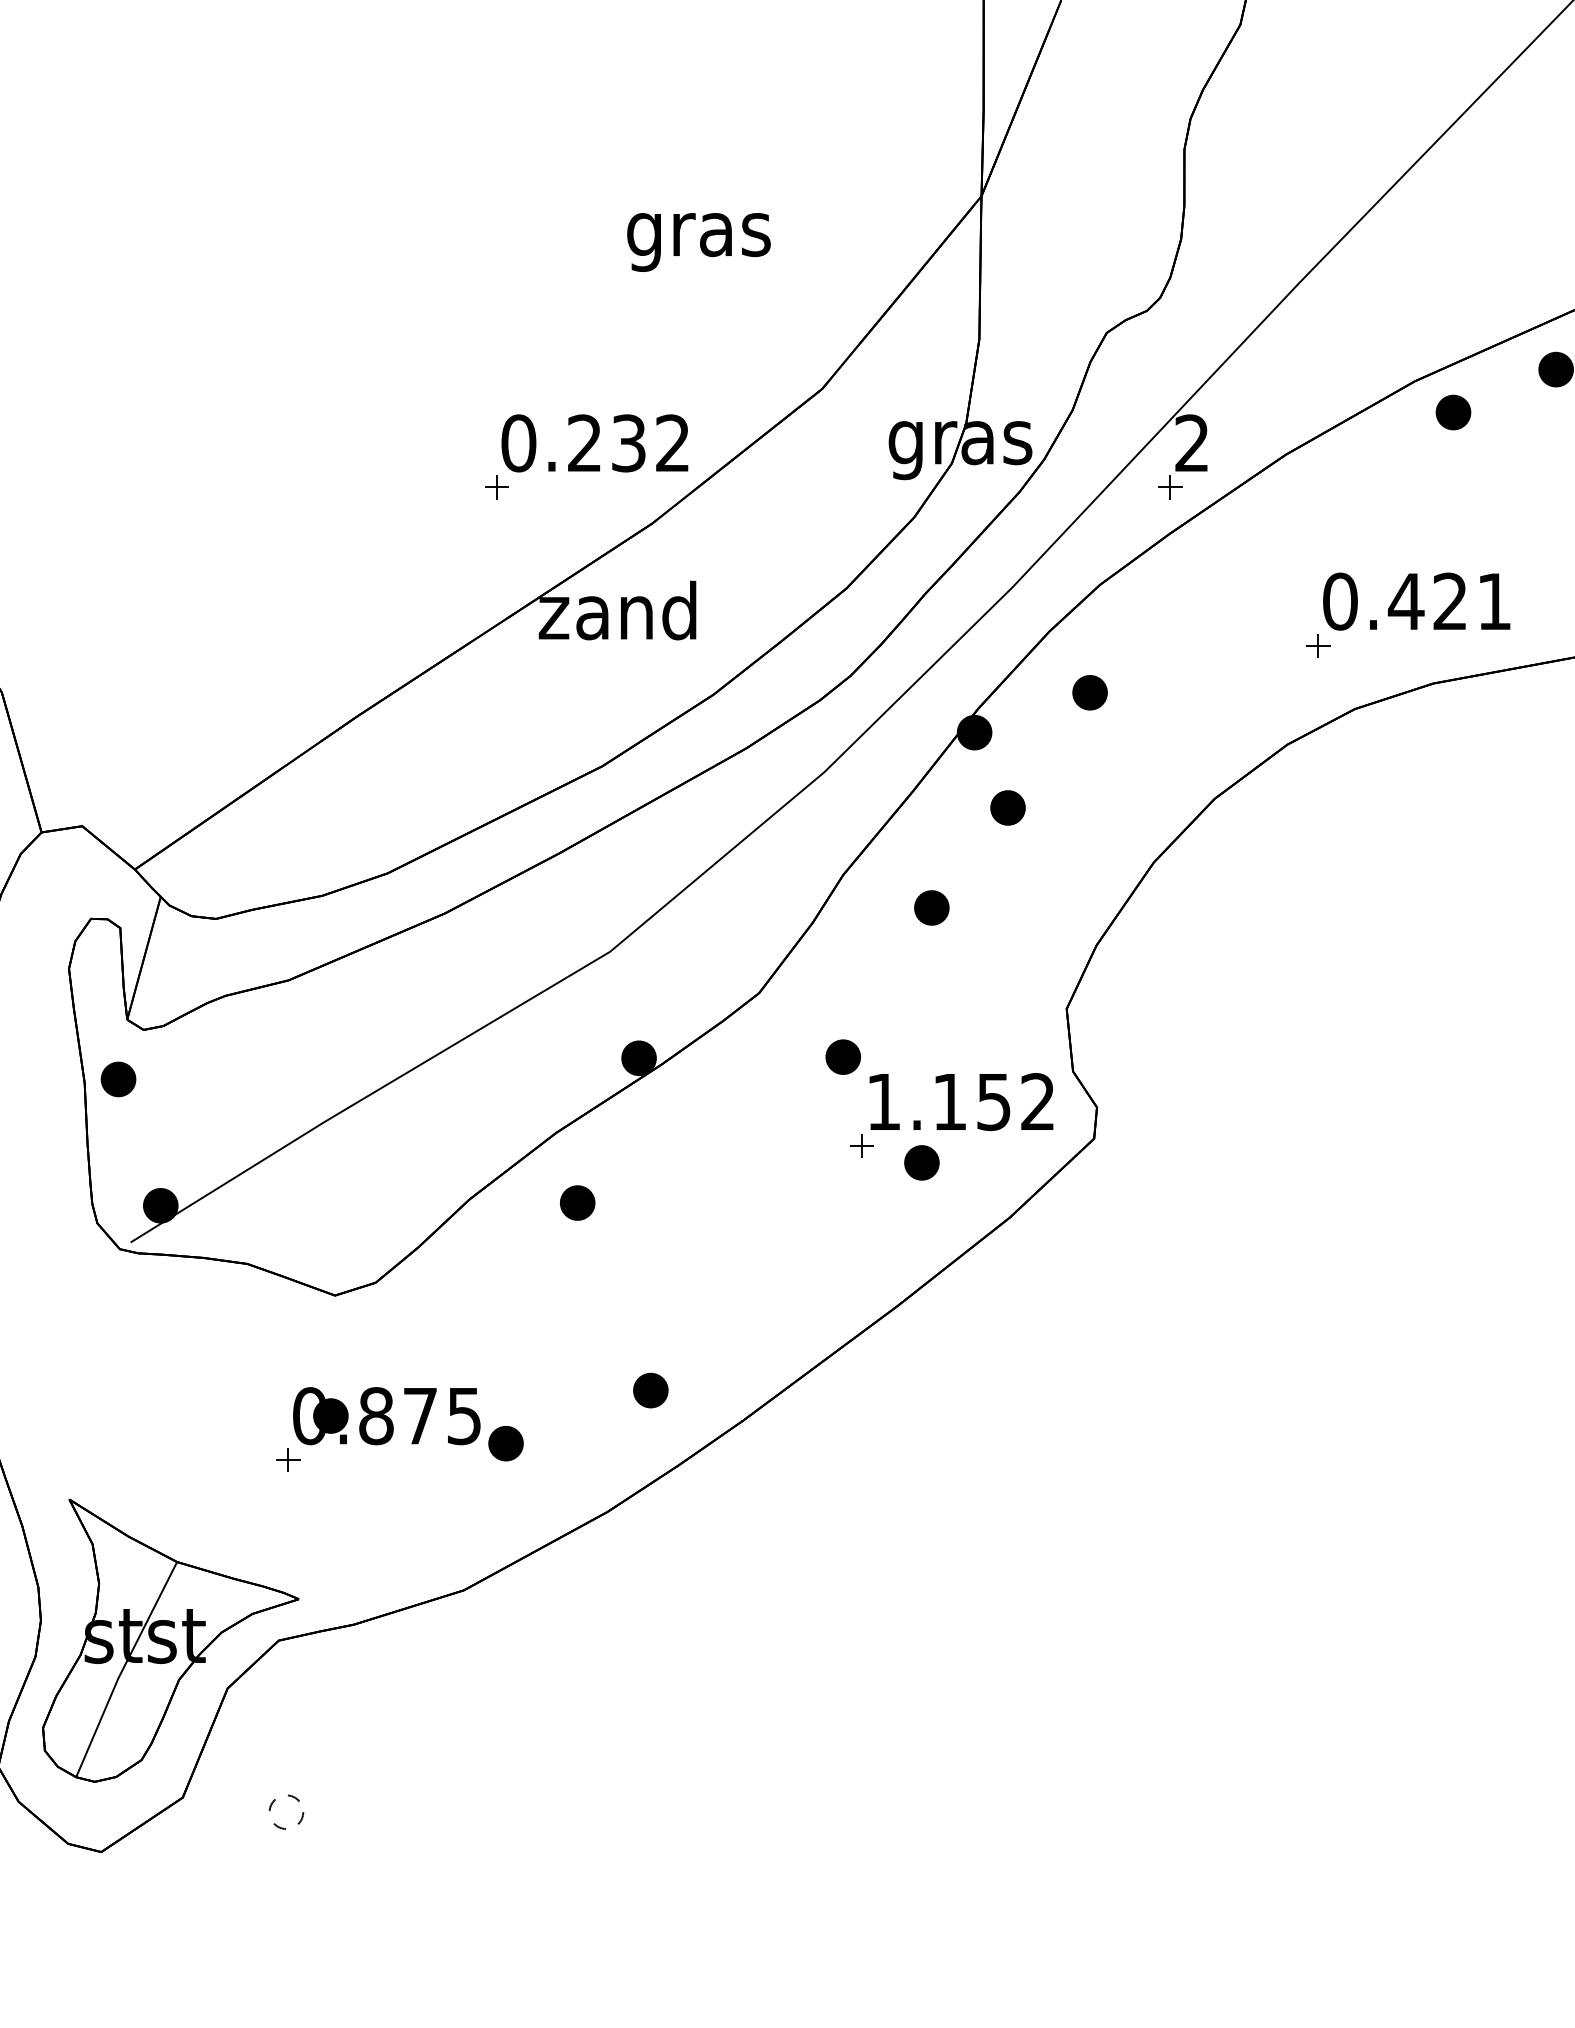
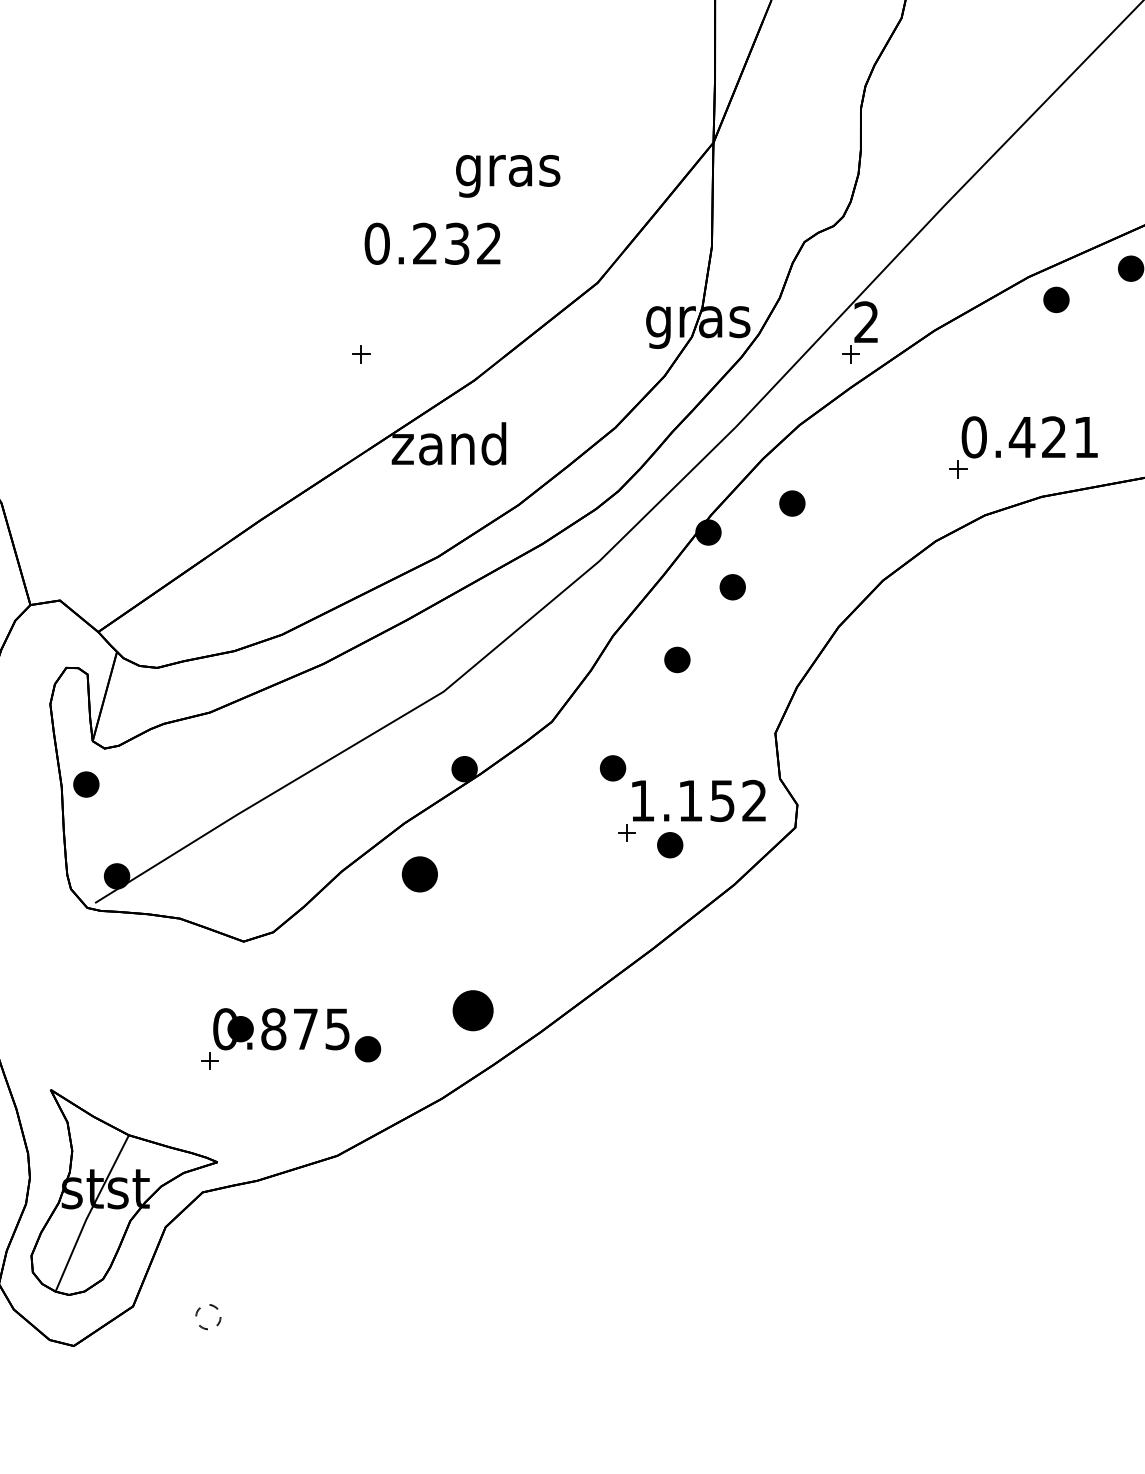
text: (594, 443) -> (432, 243), moved
part: (577, 1202) -> (419, 873), size x1.4
part: (650, 1390) -> (472, 1010), size x1.6

